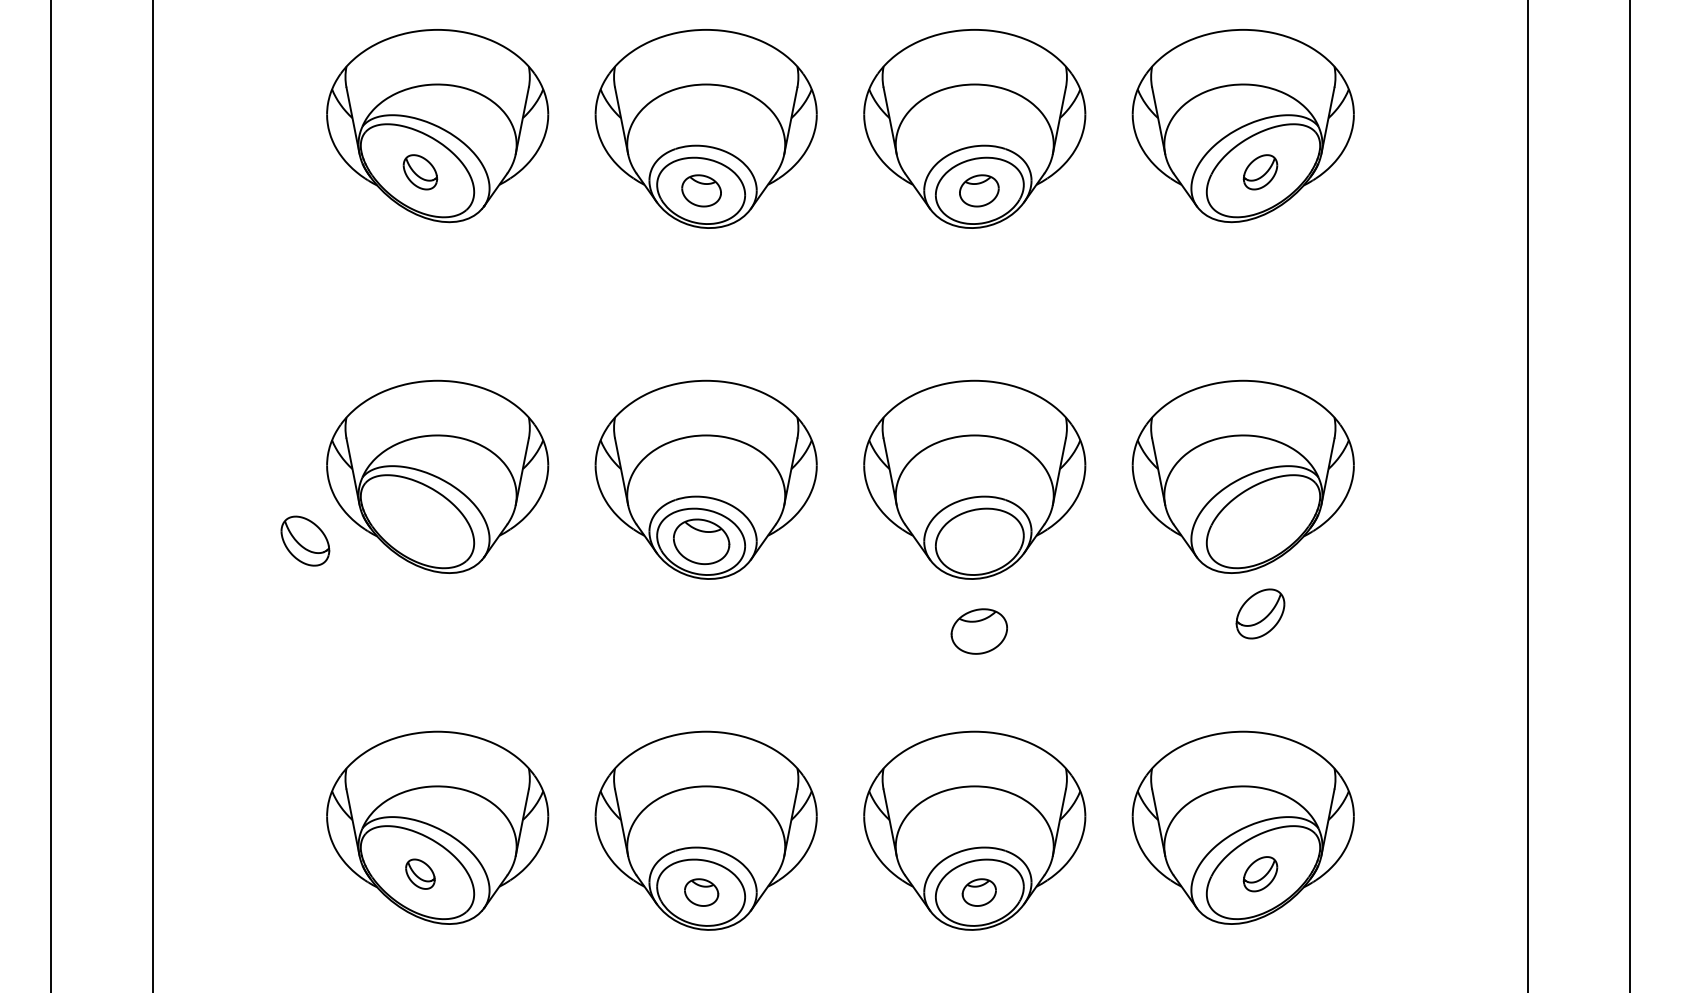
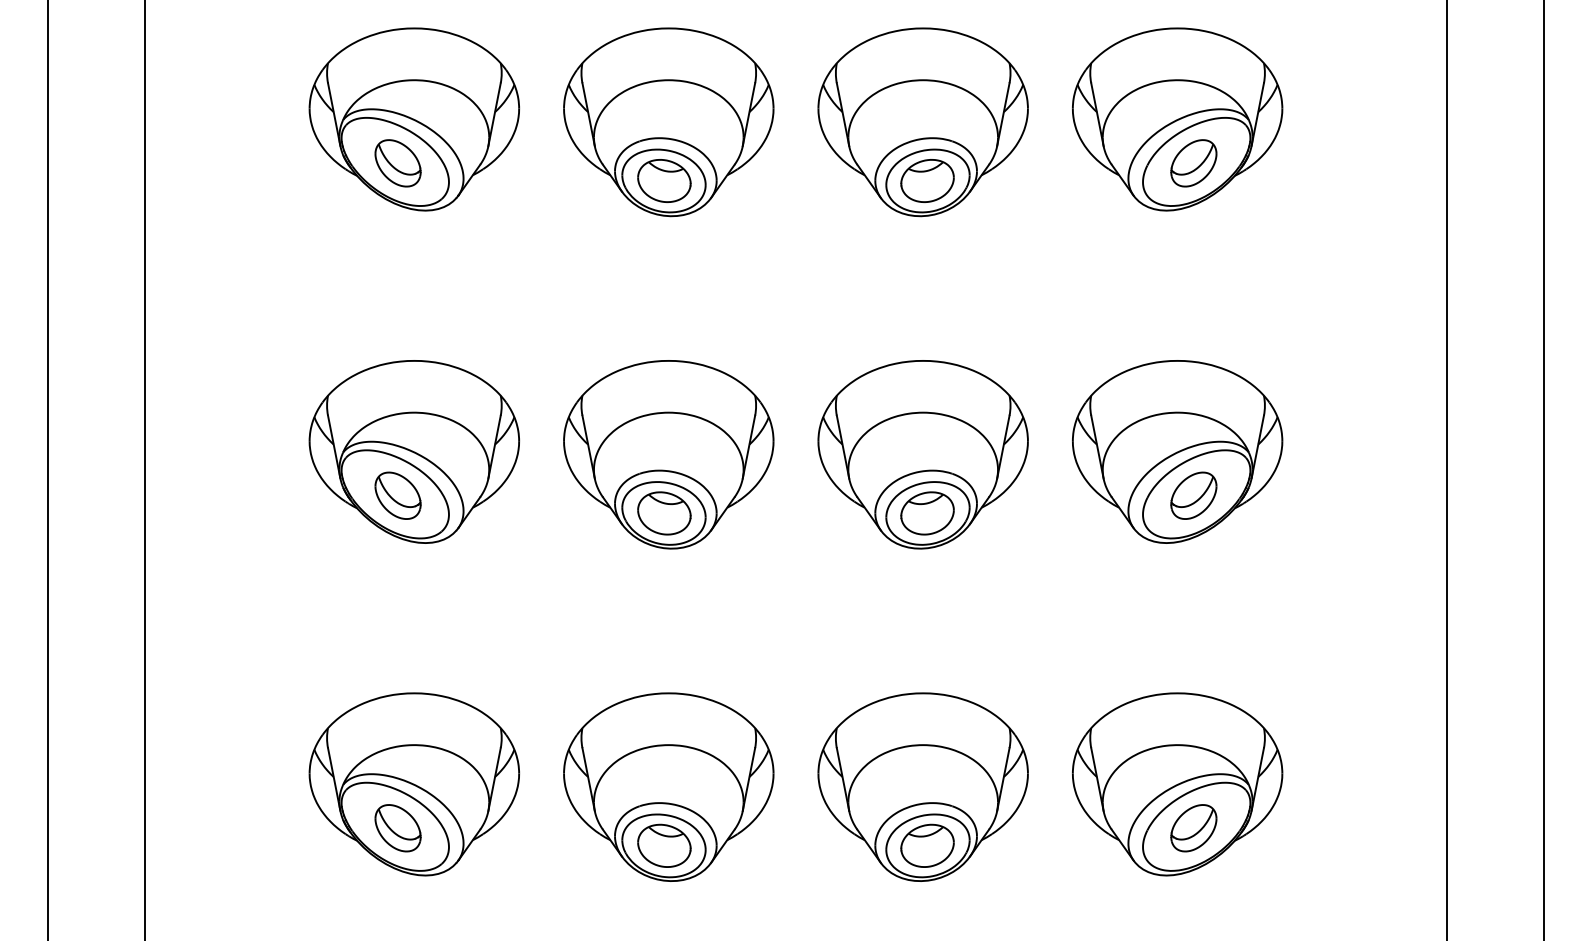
part: (419, 172) -> (397, 163), size x1.43
part: (1260, 172) -> (1193, 163), size x1.43
part: (701, 190) -> (664, 180), size x1.43
part: (979, 190) -> (927, 180), size x1.43
part: (304, 540) -> (397, 495), moved
part: (1260, 613) -> (1193, 495), moved
part: (979, 631) -> (927, 513), moved
part: (419, 874) -> (397, 828), size x1.67
part: (1260, 874) -> (1193, 828), size x1.43
part: (701, 892) -> (664, 845), size x1.67
part: (979, 892) -> (927, 845), size x1.67

